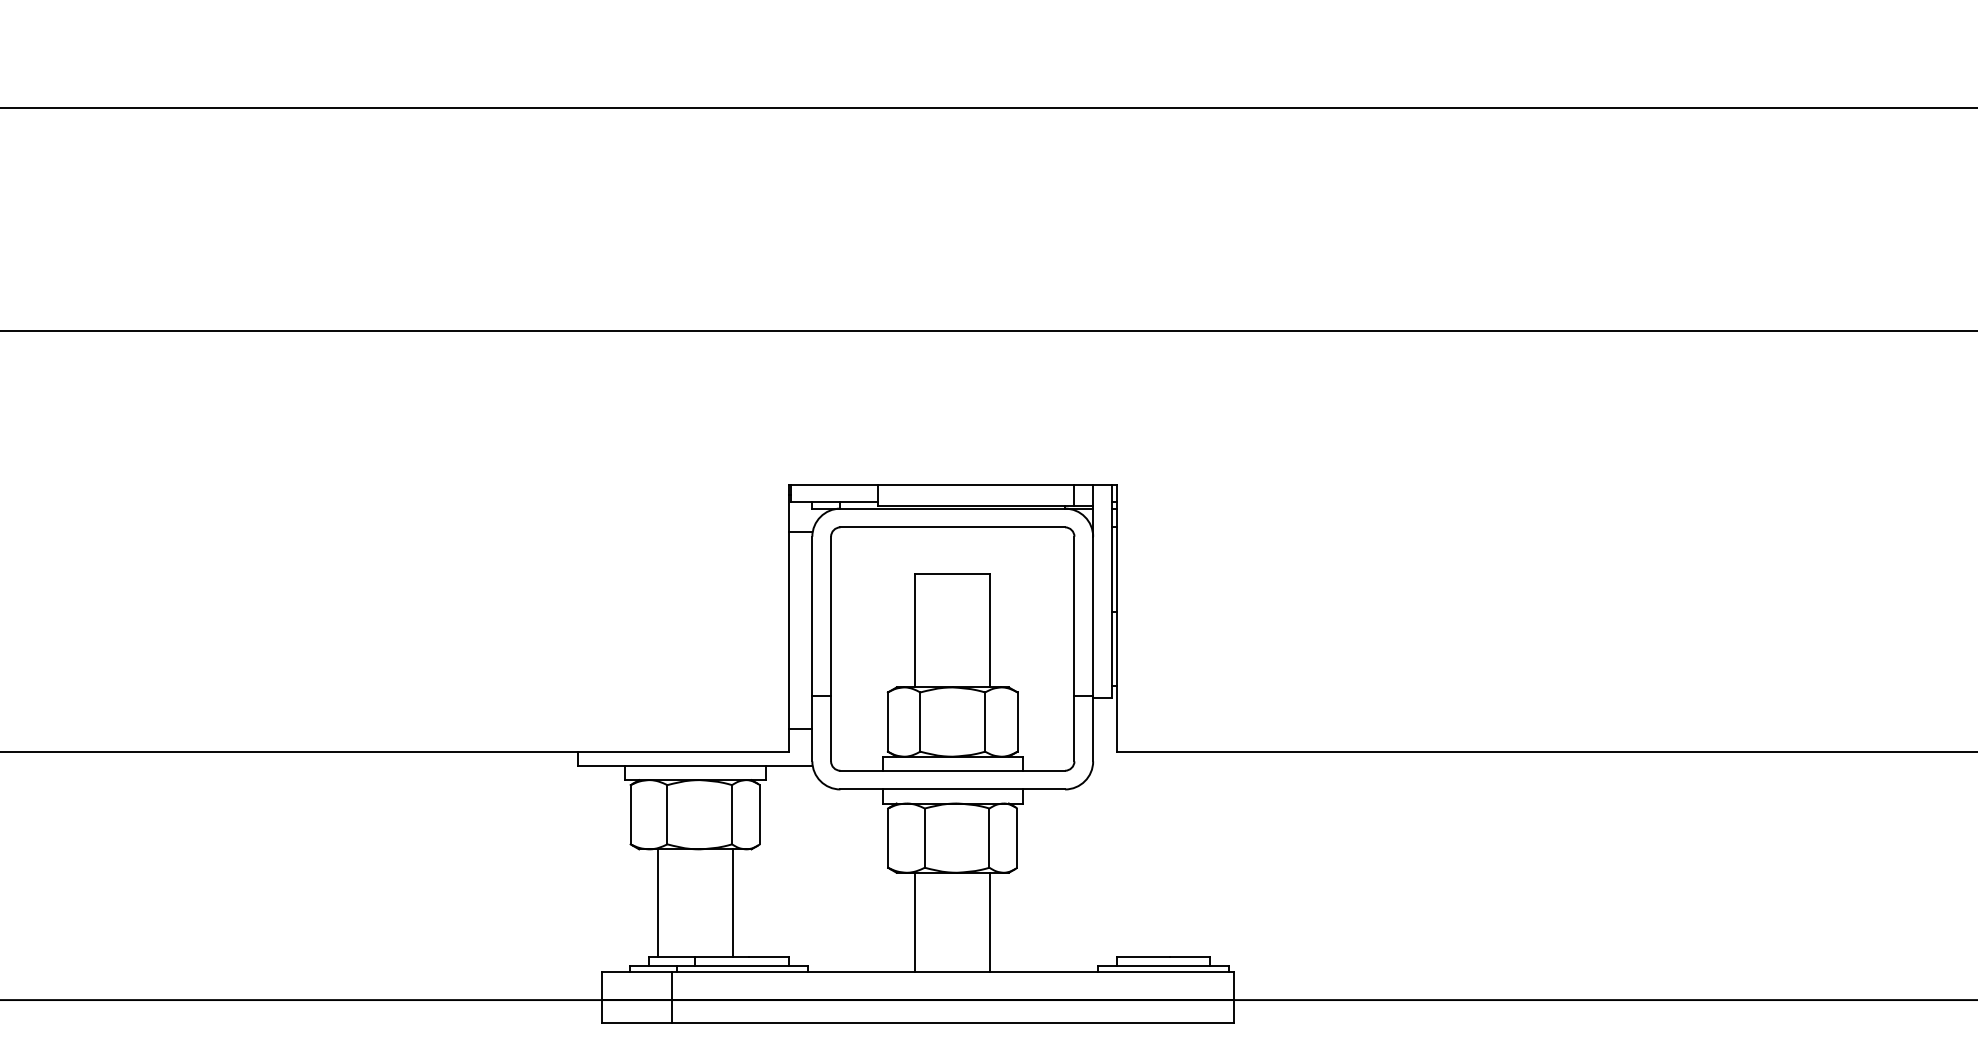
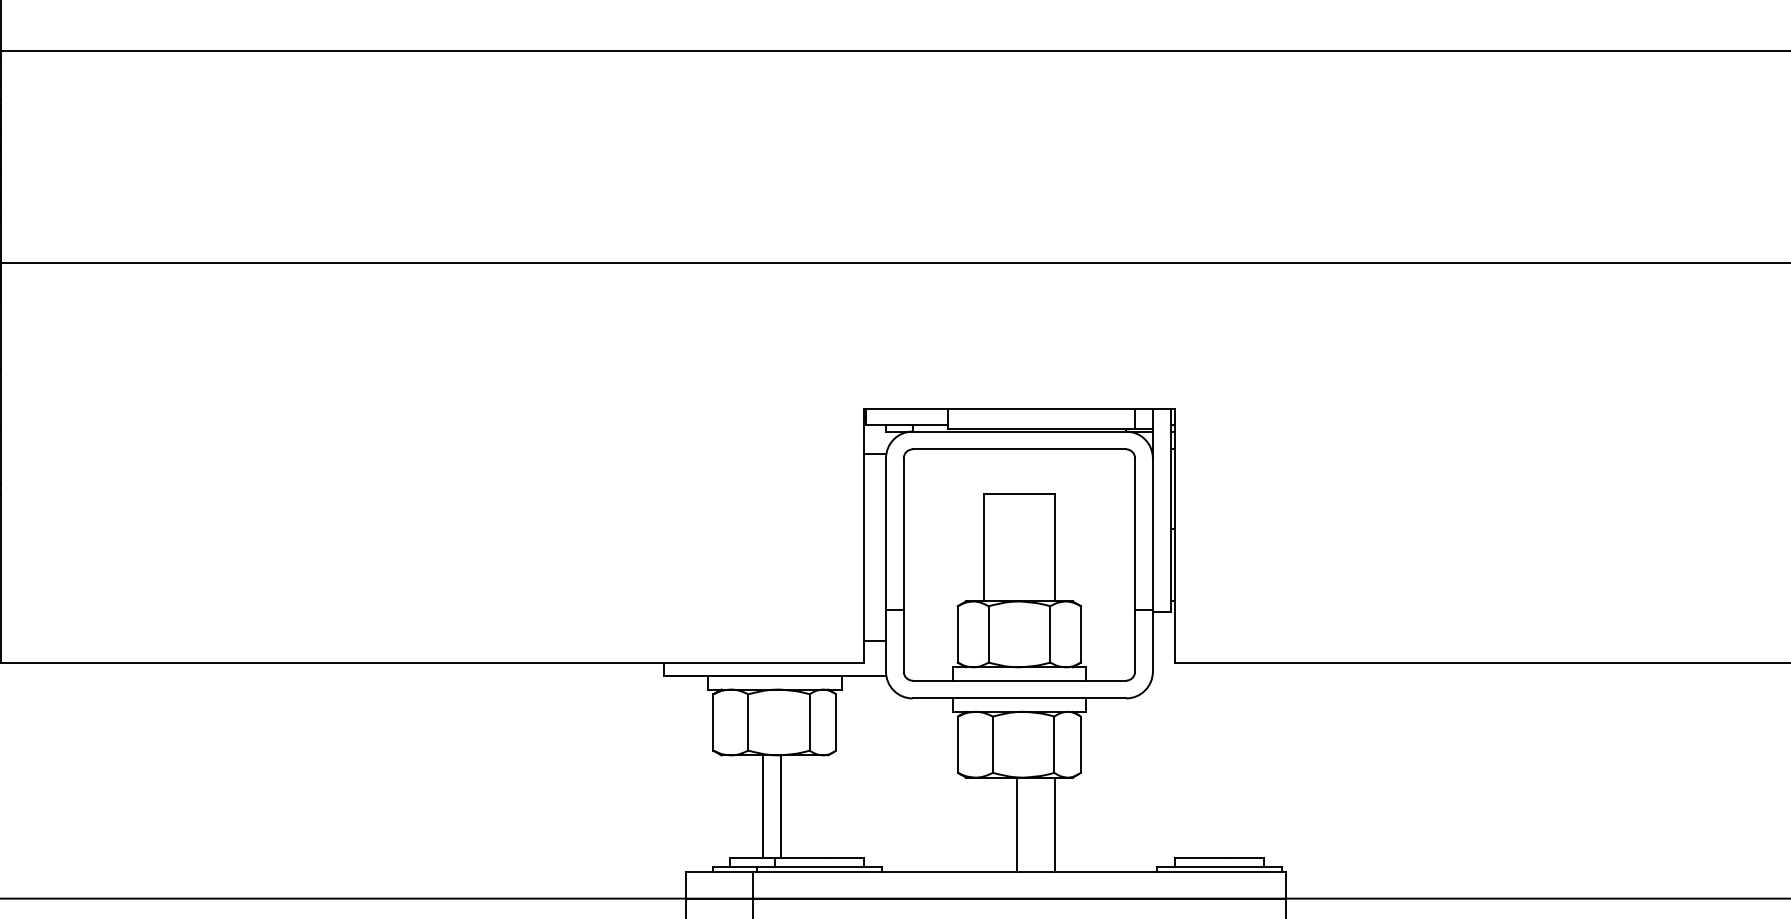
line: (657, 903) -> (780, 806), moved
line: (732, 903) -> (762, 806), moved
line: (915, 922) -> (1017, 824), moved

